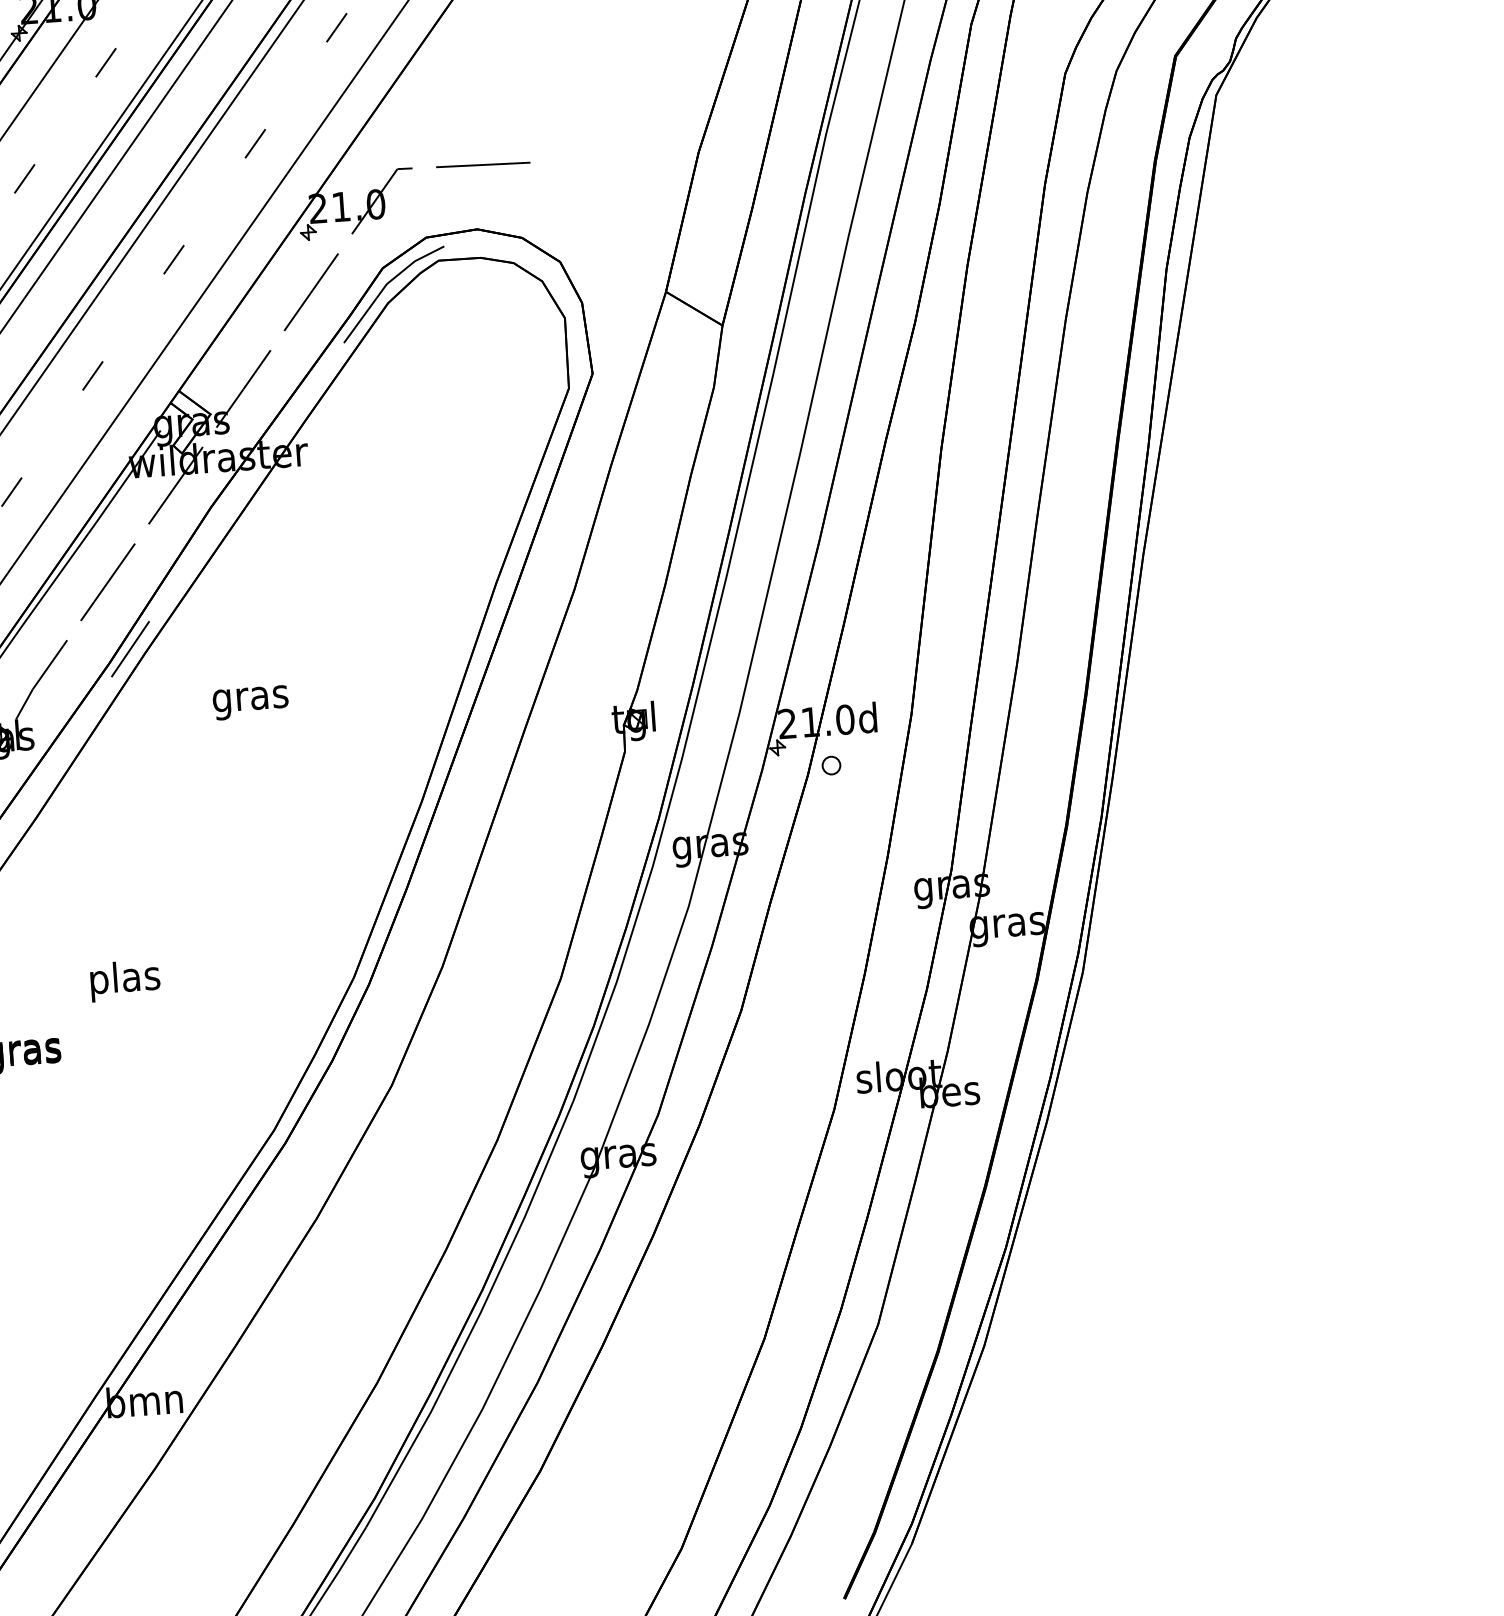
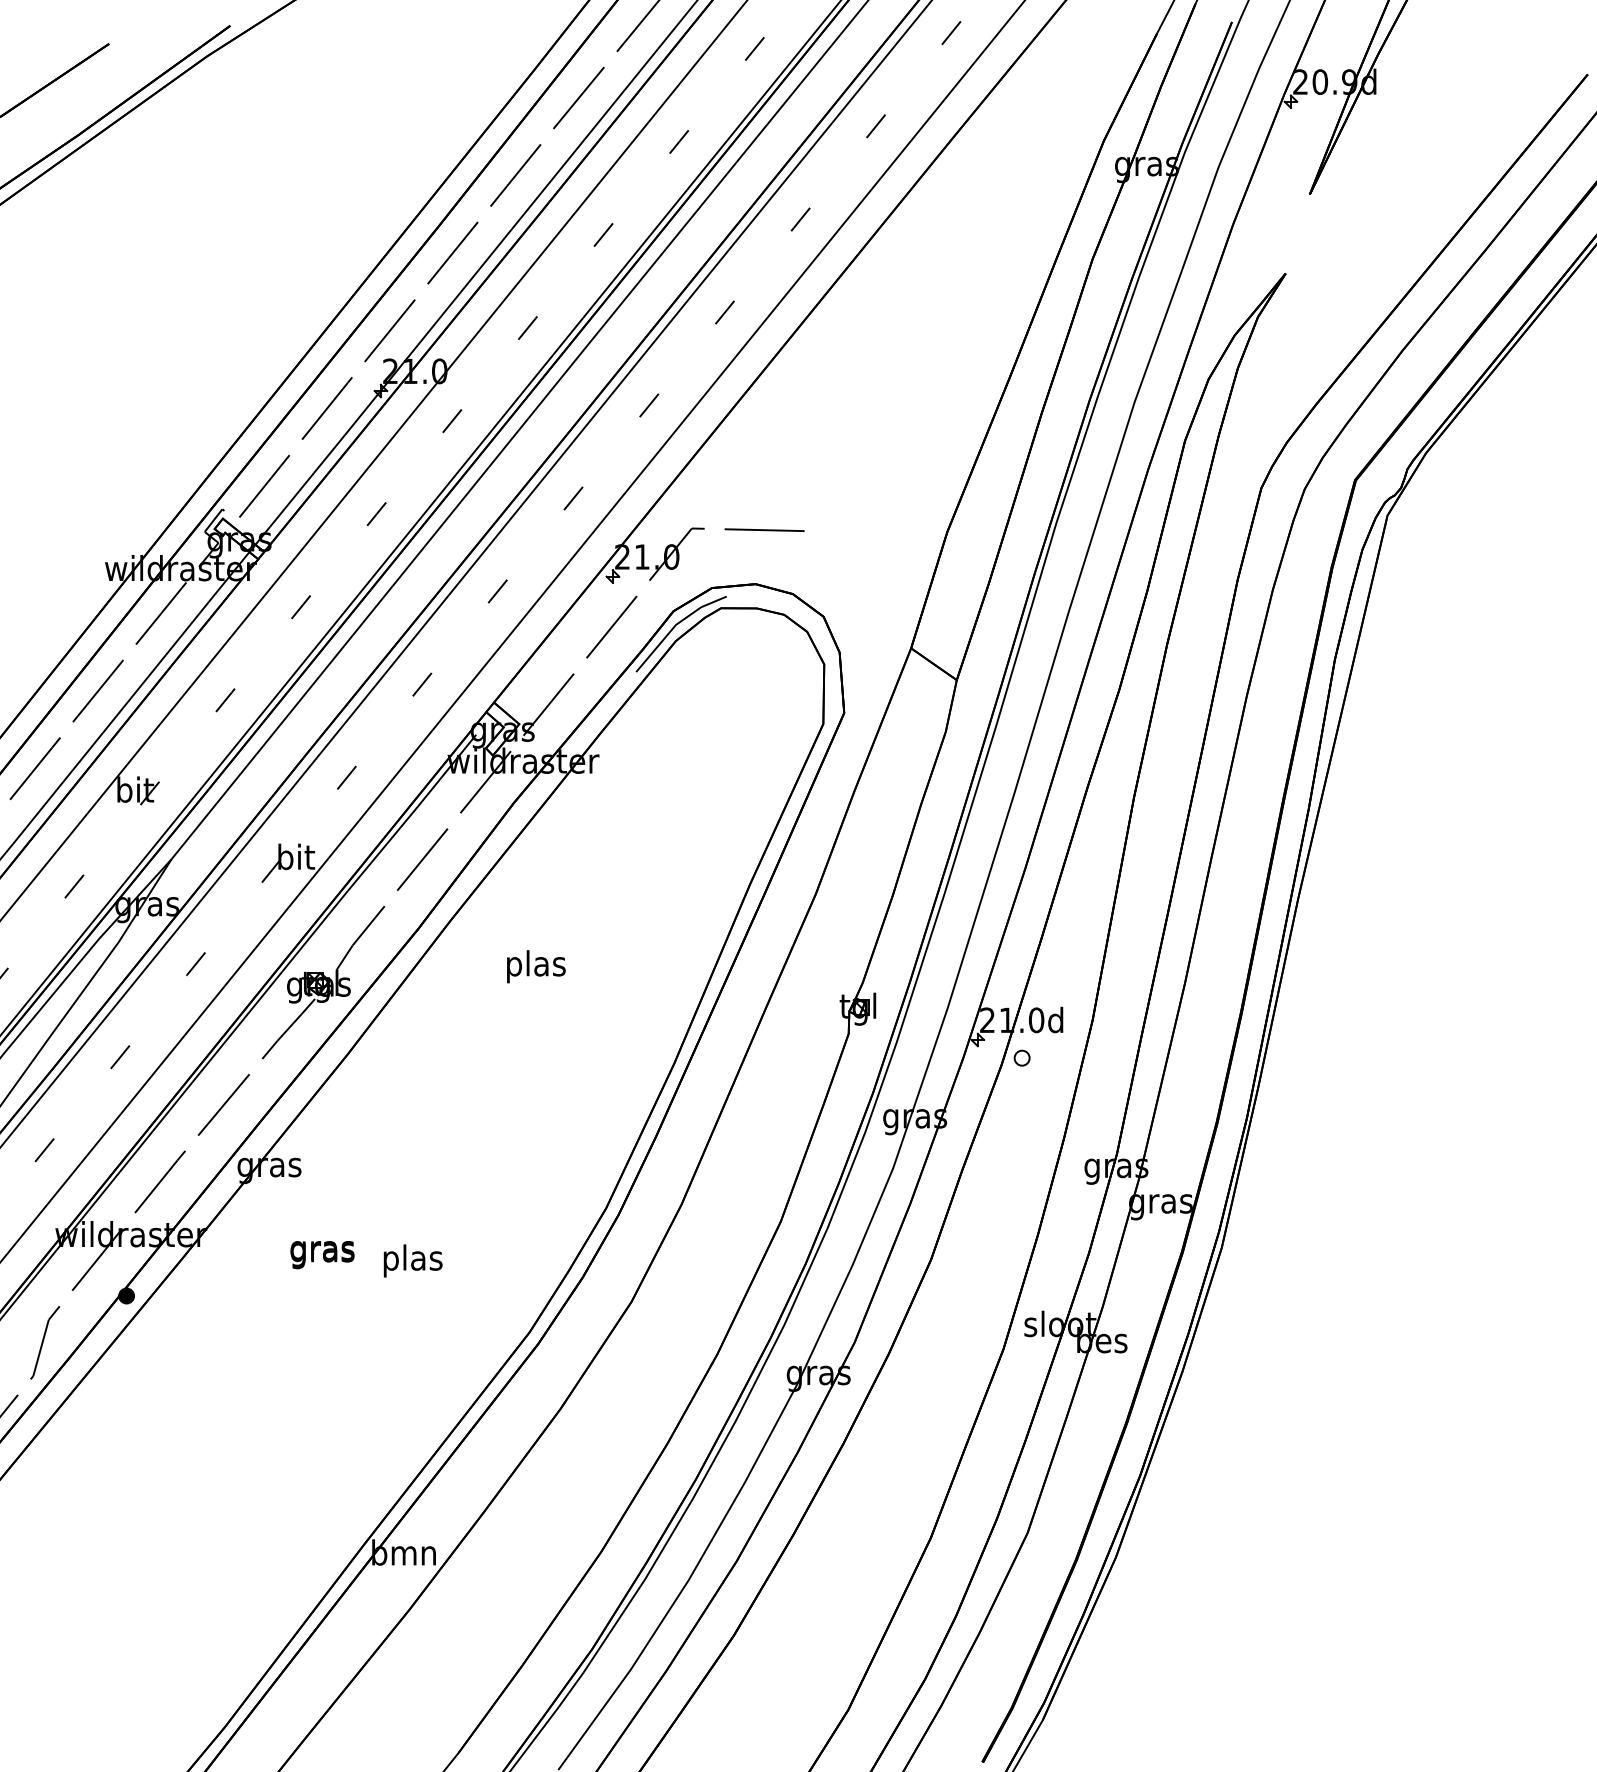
line: (130, 649) -> (437, 917), removed
text: (250, 698) -> (535, 966), gras -> plas
text: (124, 980) -> (412, 1260), moved

